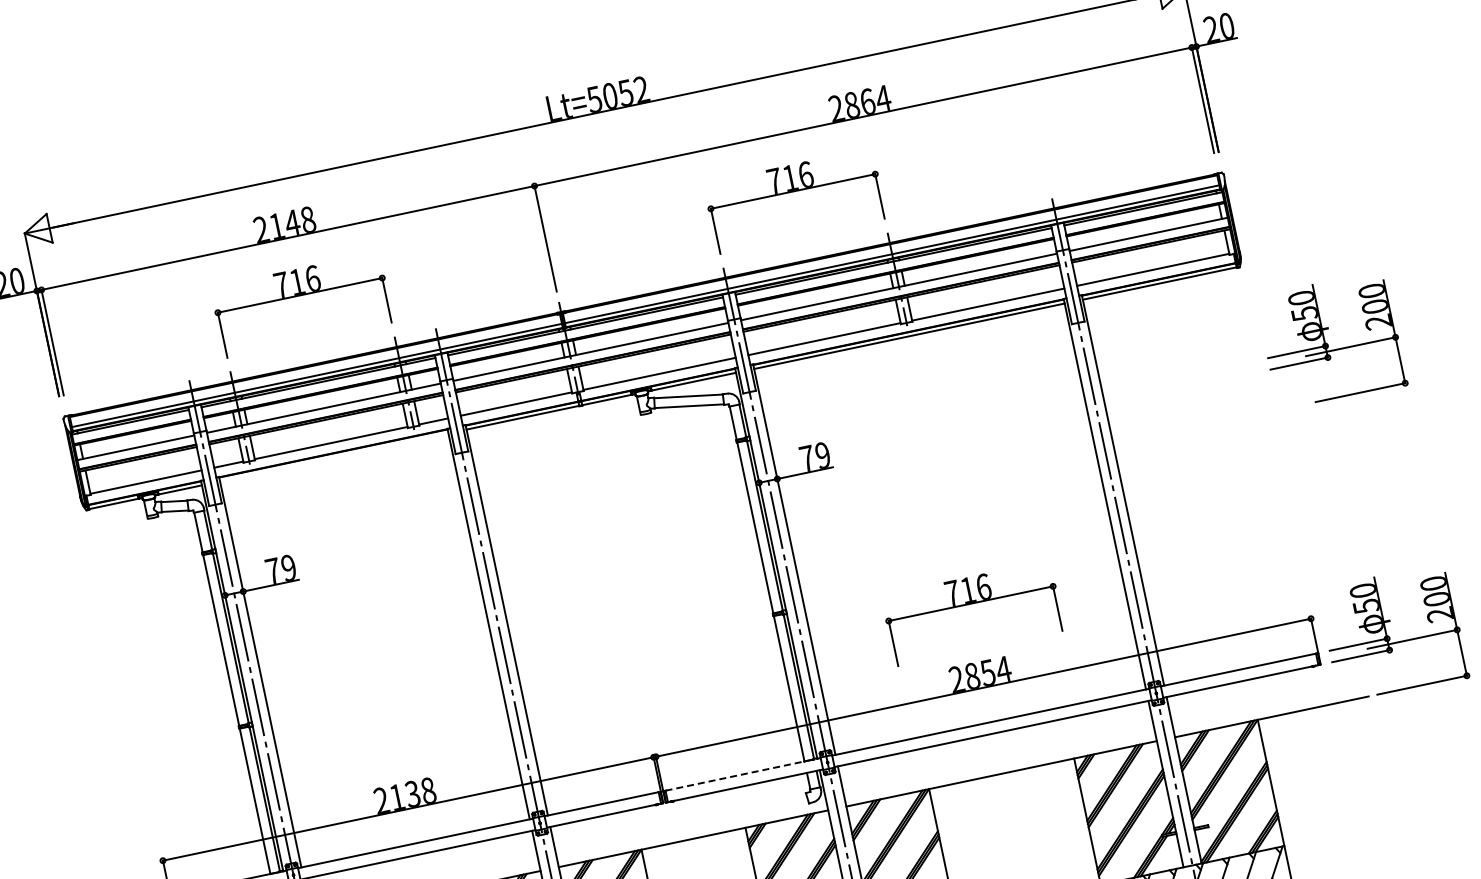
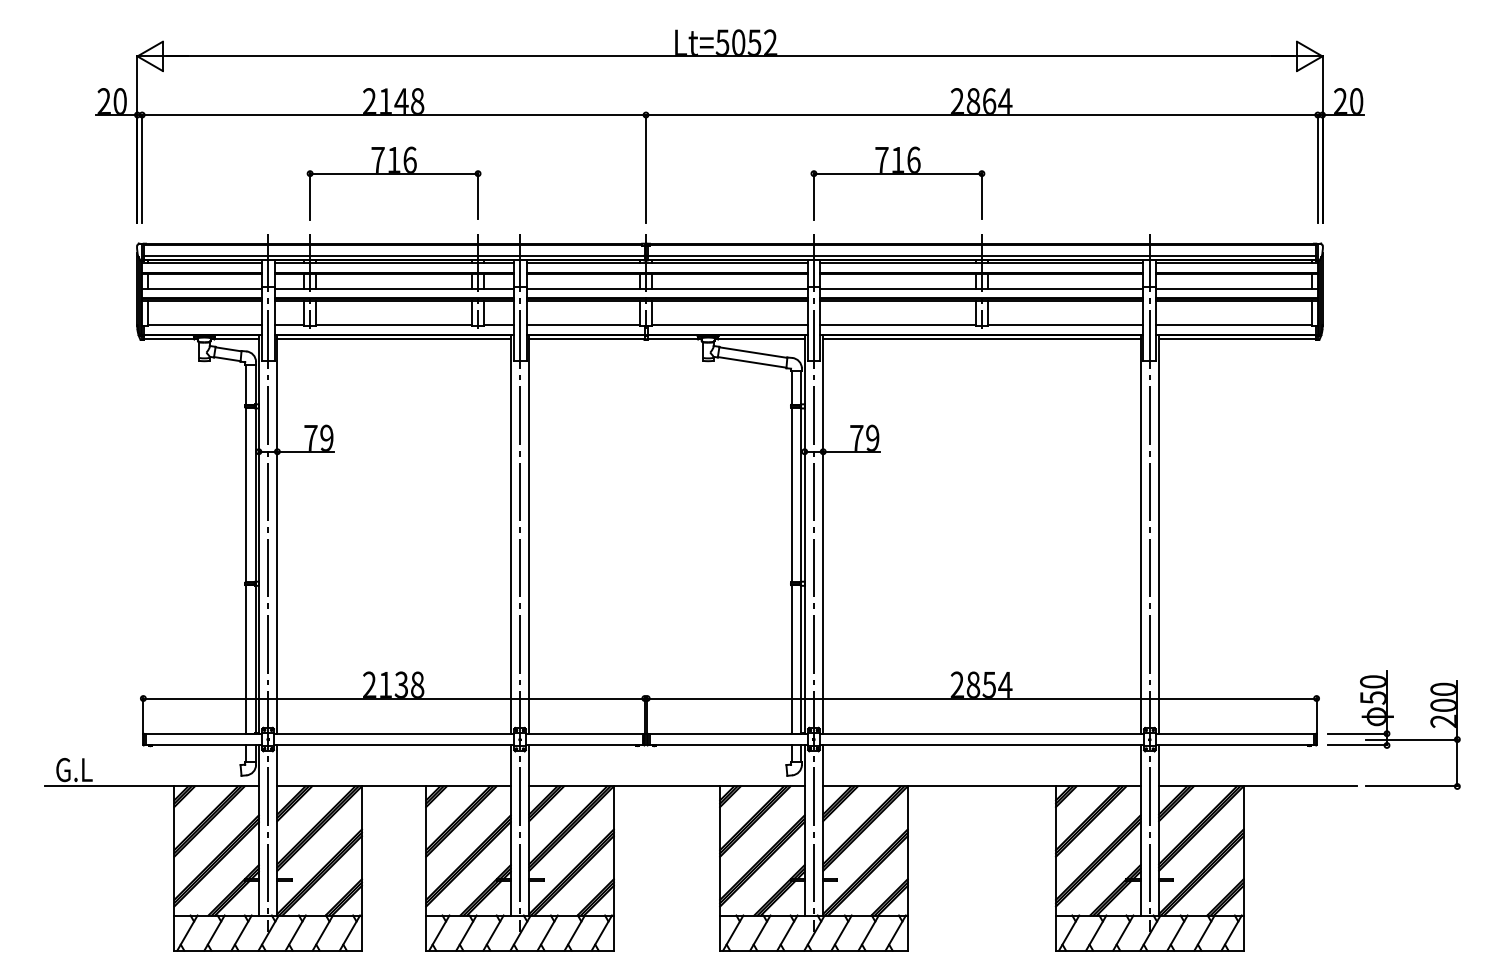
part: (1330, 340) -> (1393, 430), removed
line: (333, 457) -> (393, 339), added
part: (970, 604) -> (986, 614), removed
line: (743, 774) -> (729, 733), dashed -> solid

